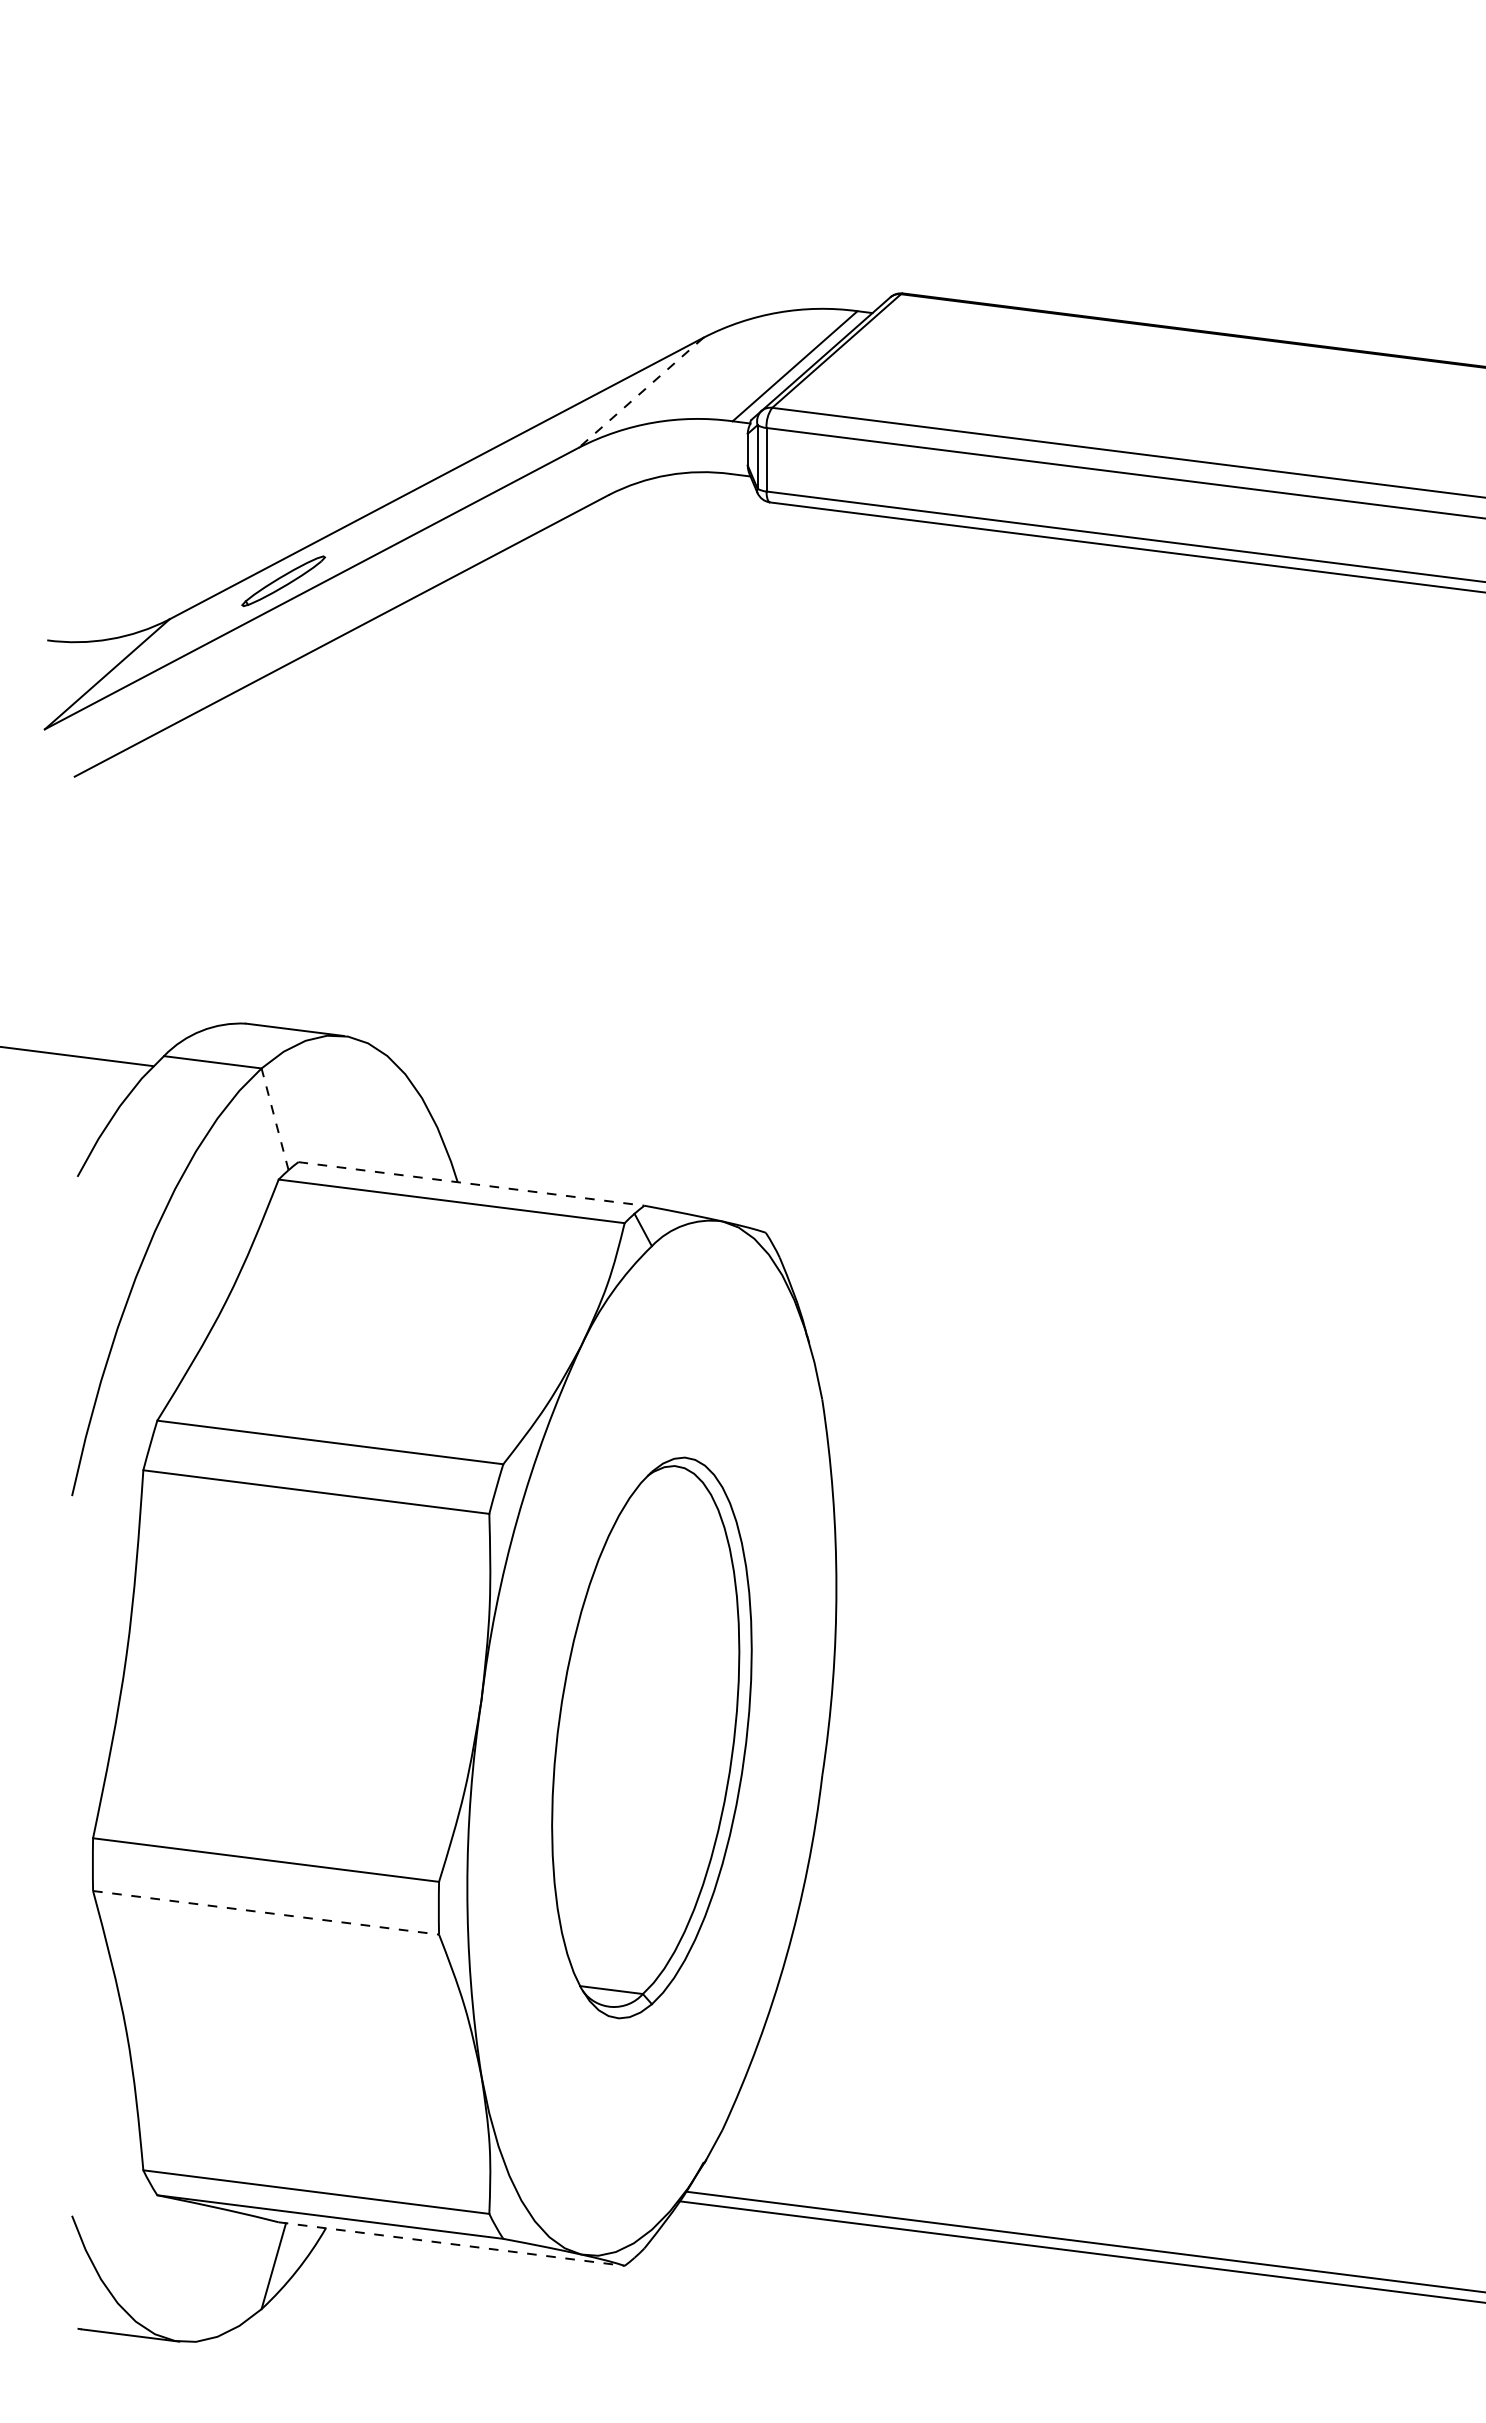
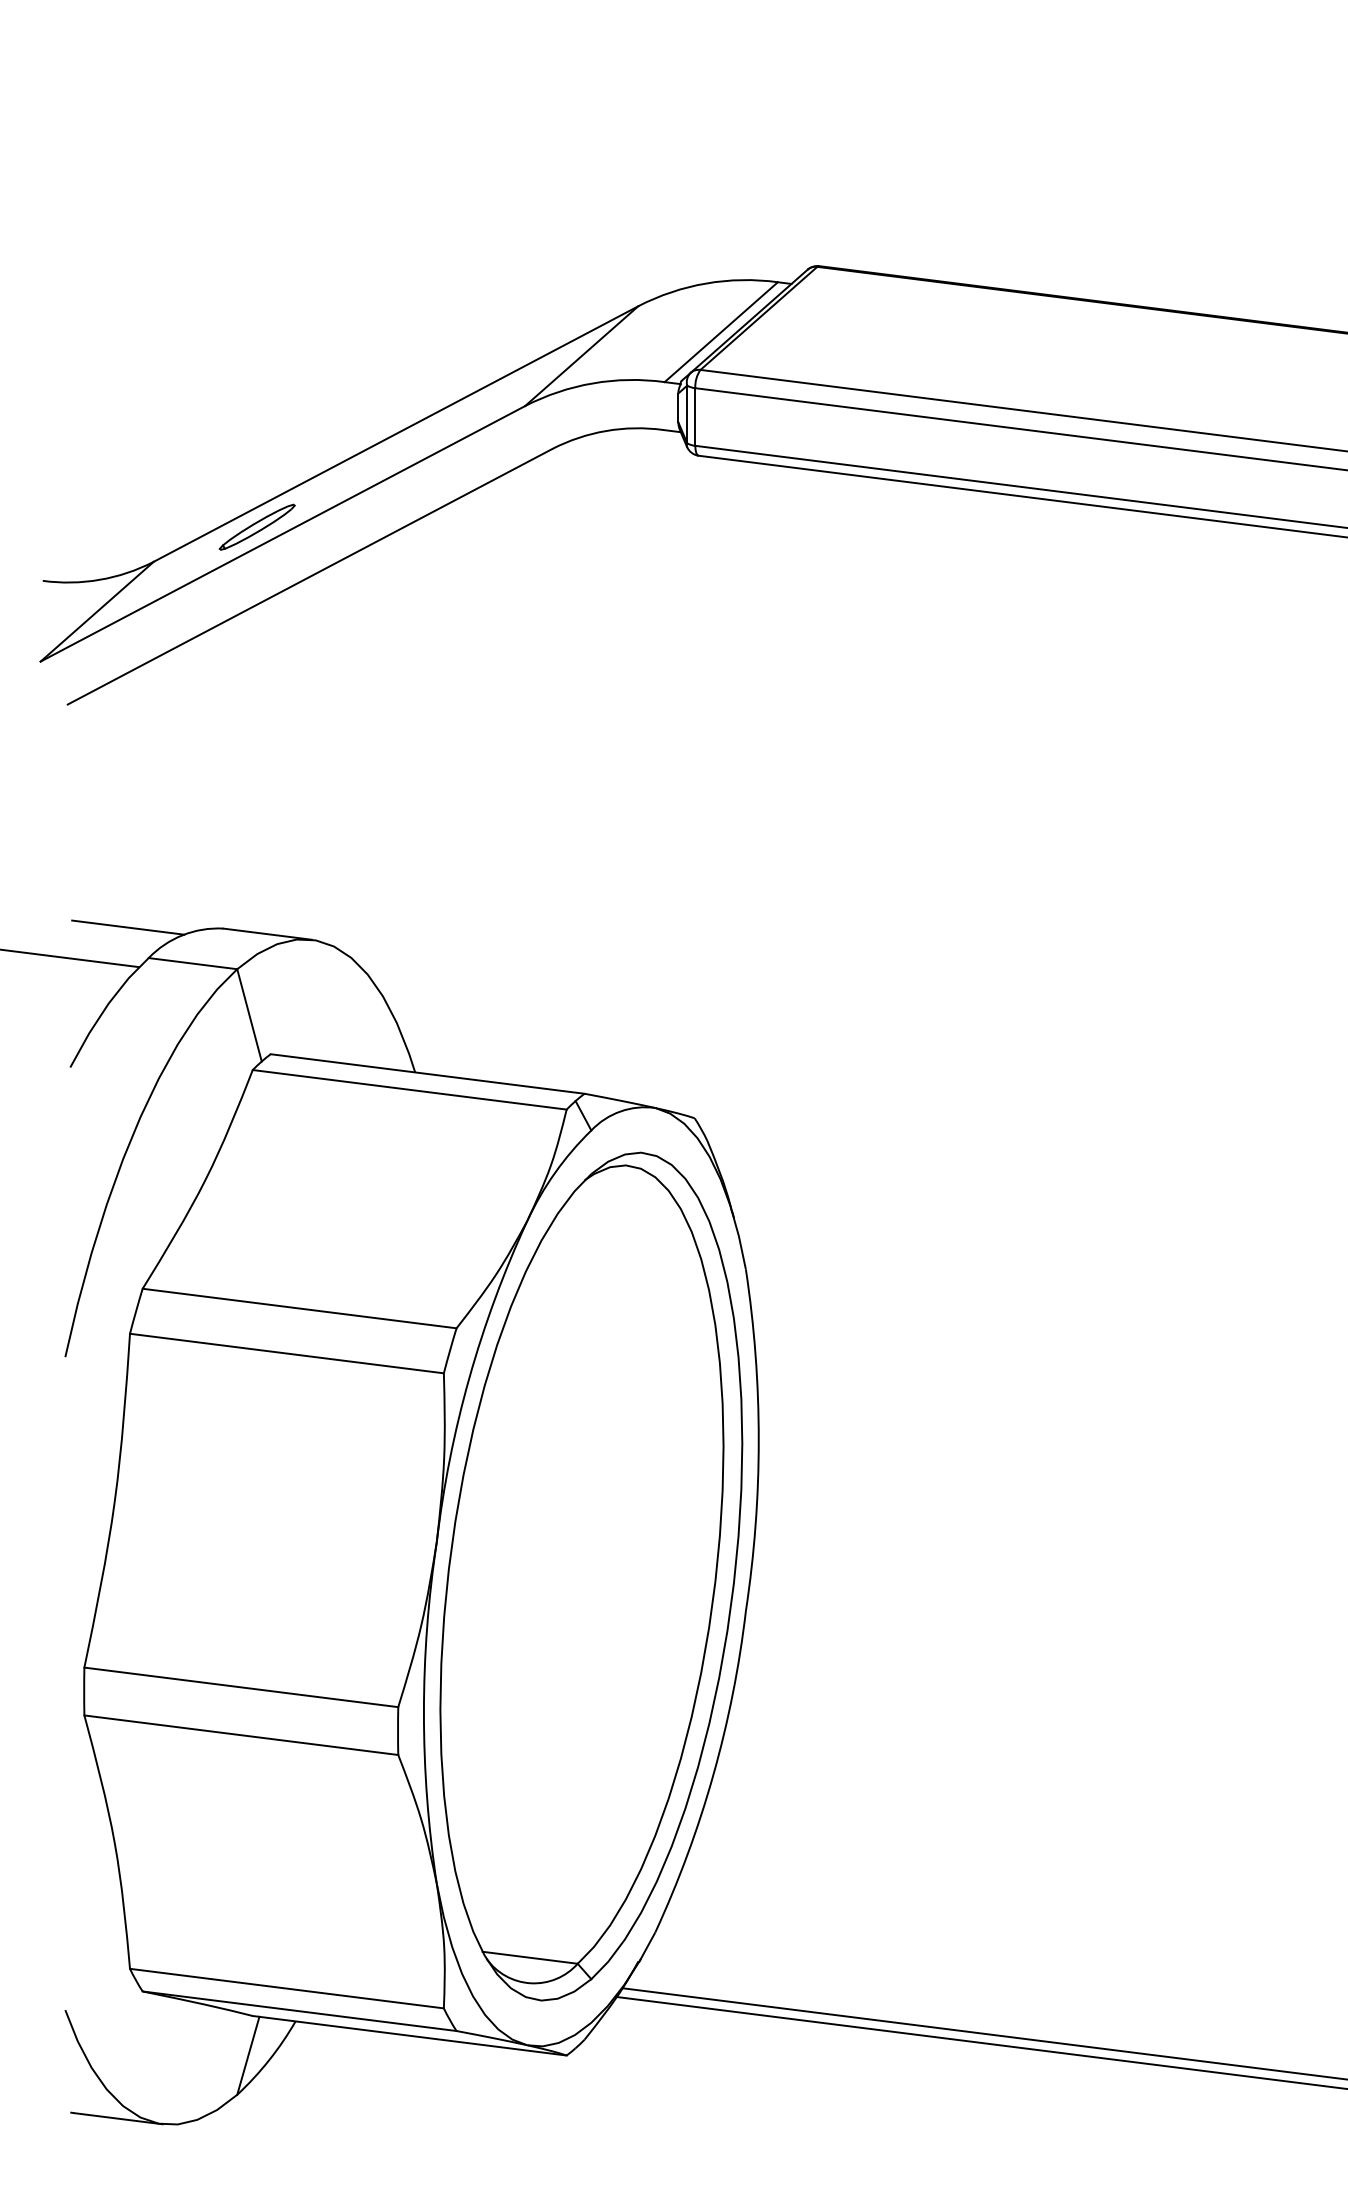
line: (640, 393) -> (581, 356), dashed -> solid
line: (141, 1022) -> (128, 927), added
line: (275, 1119) -> (249, 1015), dashed -> solid
line: (471, 1184) -> (427, 1074), dashed -> solid
part: (651, 1737) -> (590, 1576), size x1.67
line: (266, 1912) -> (241, 1734), dashed -> solid
line: (452, 2244) -> (410, 2036), dashed -> solid

